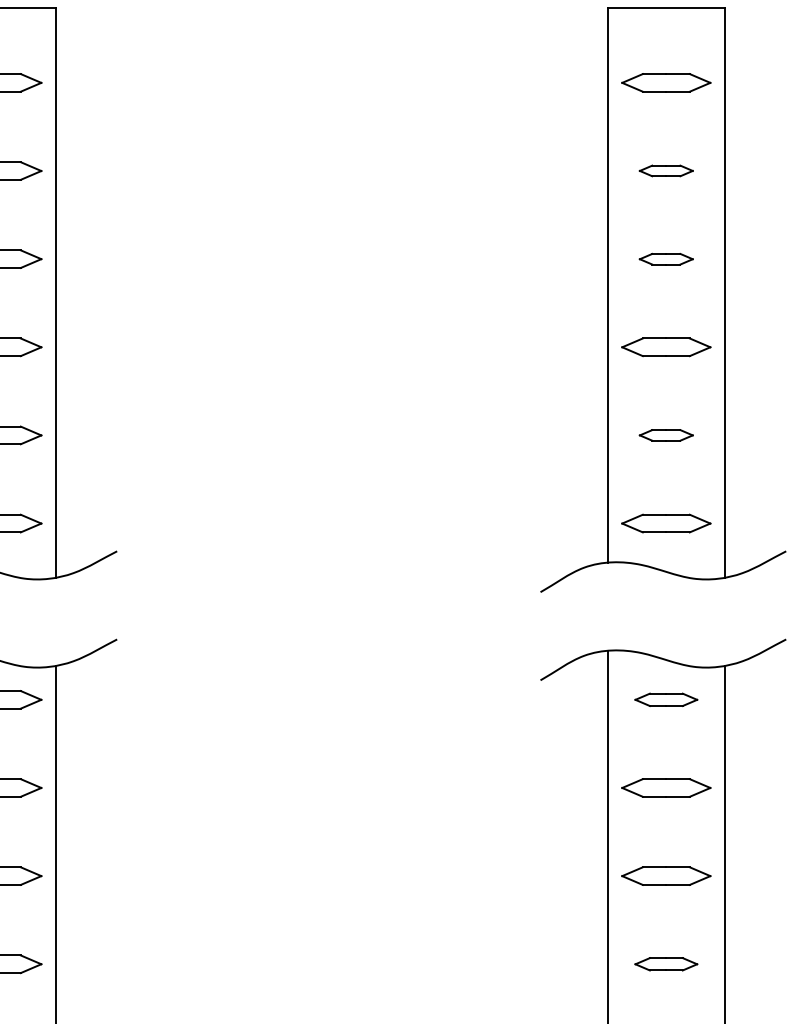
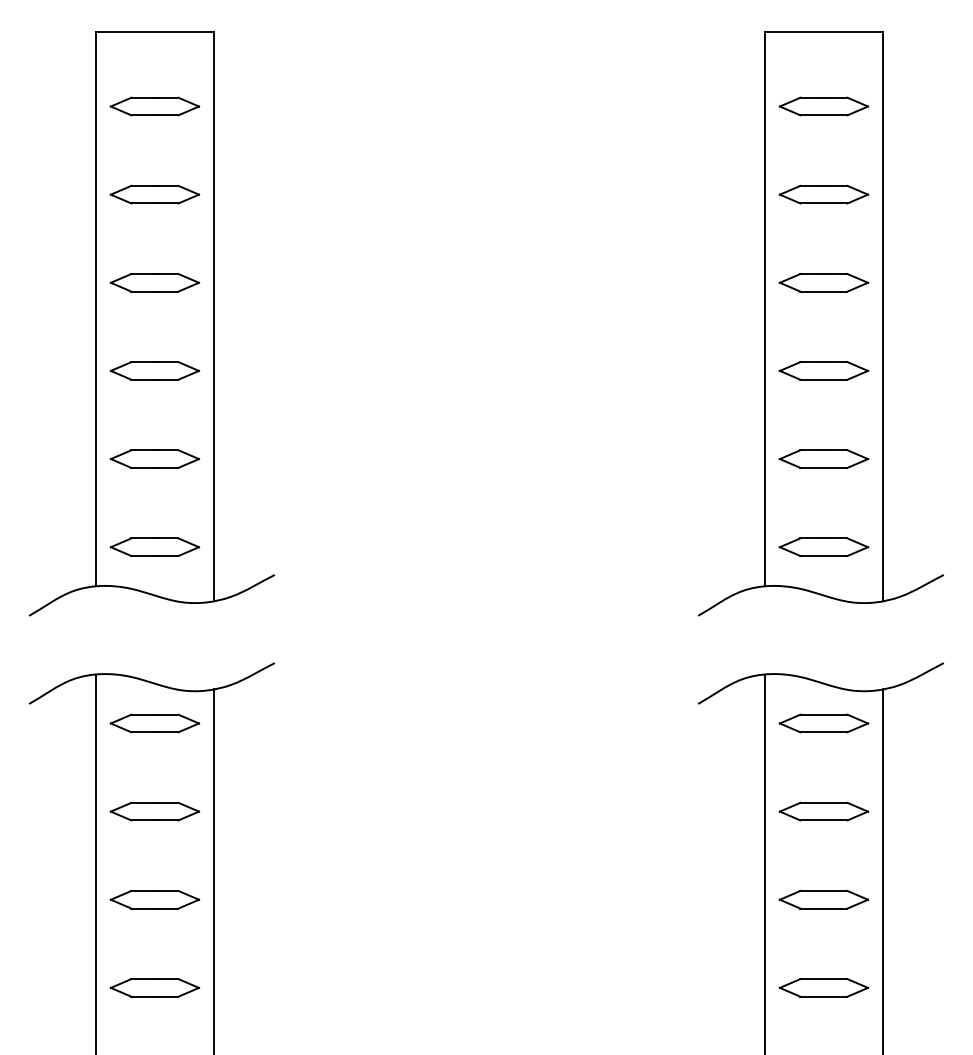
part: (665, 170) -> (823, 194), size x1.67
part: (665, 258) -> (823, 282), size x1.67
part: (665, 434) -> (823, 458), size x1.67
part: (665, 699) -> (823, 723), size x1.43
part: (665, 963) -> (823, 987), size x1.43

